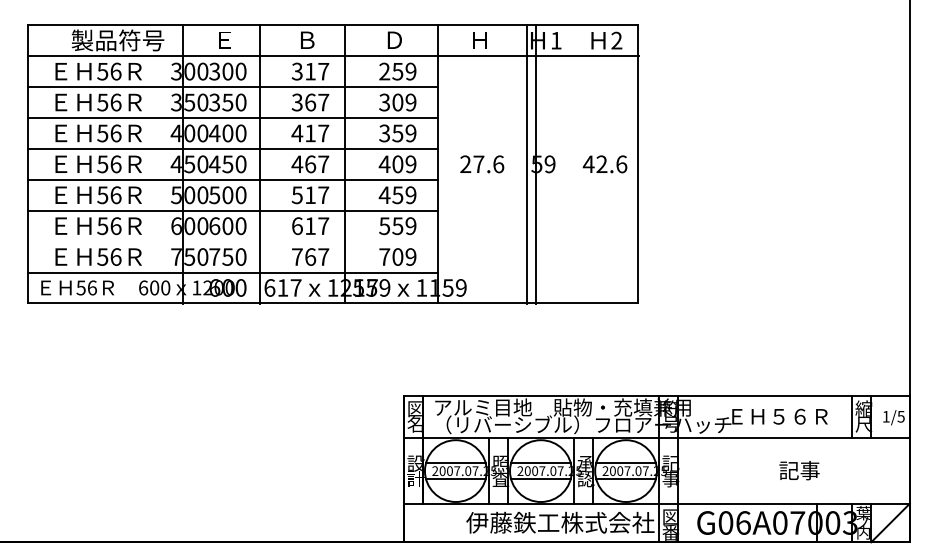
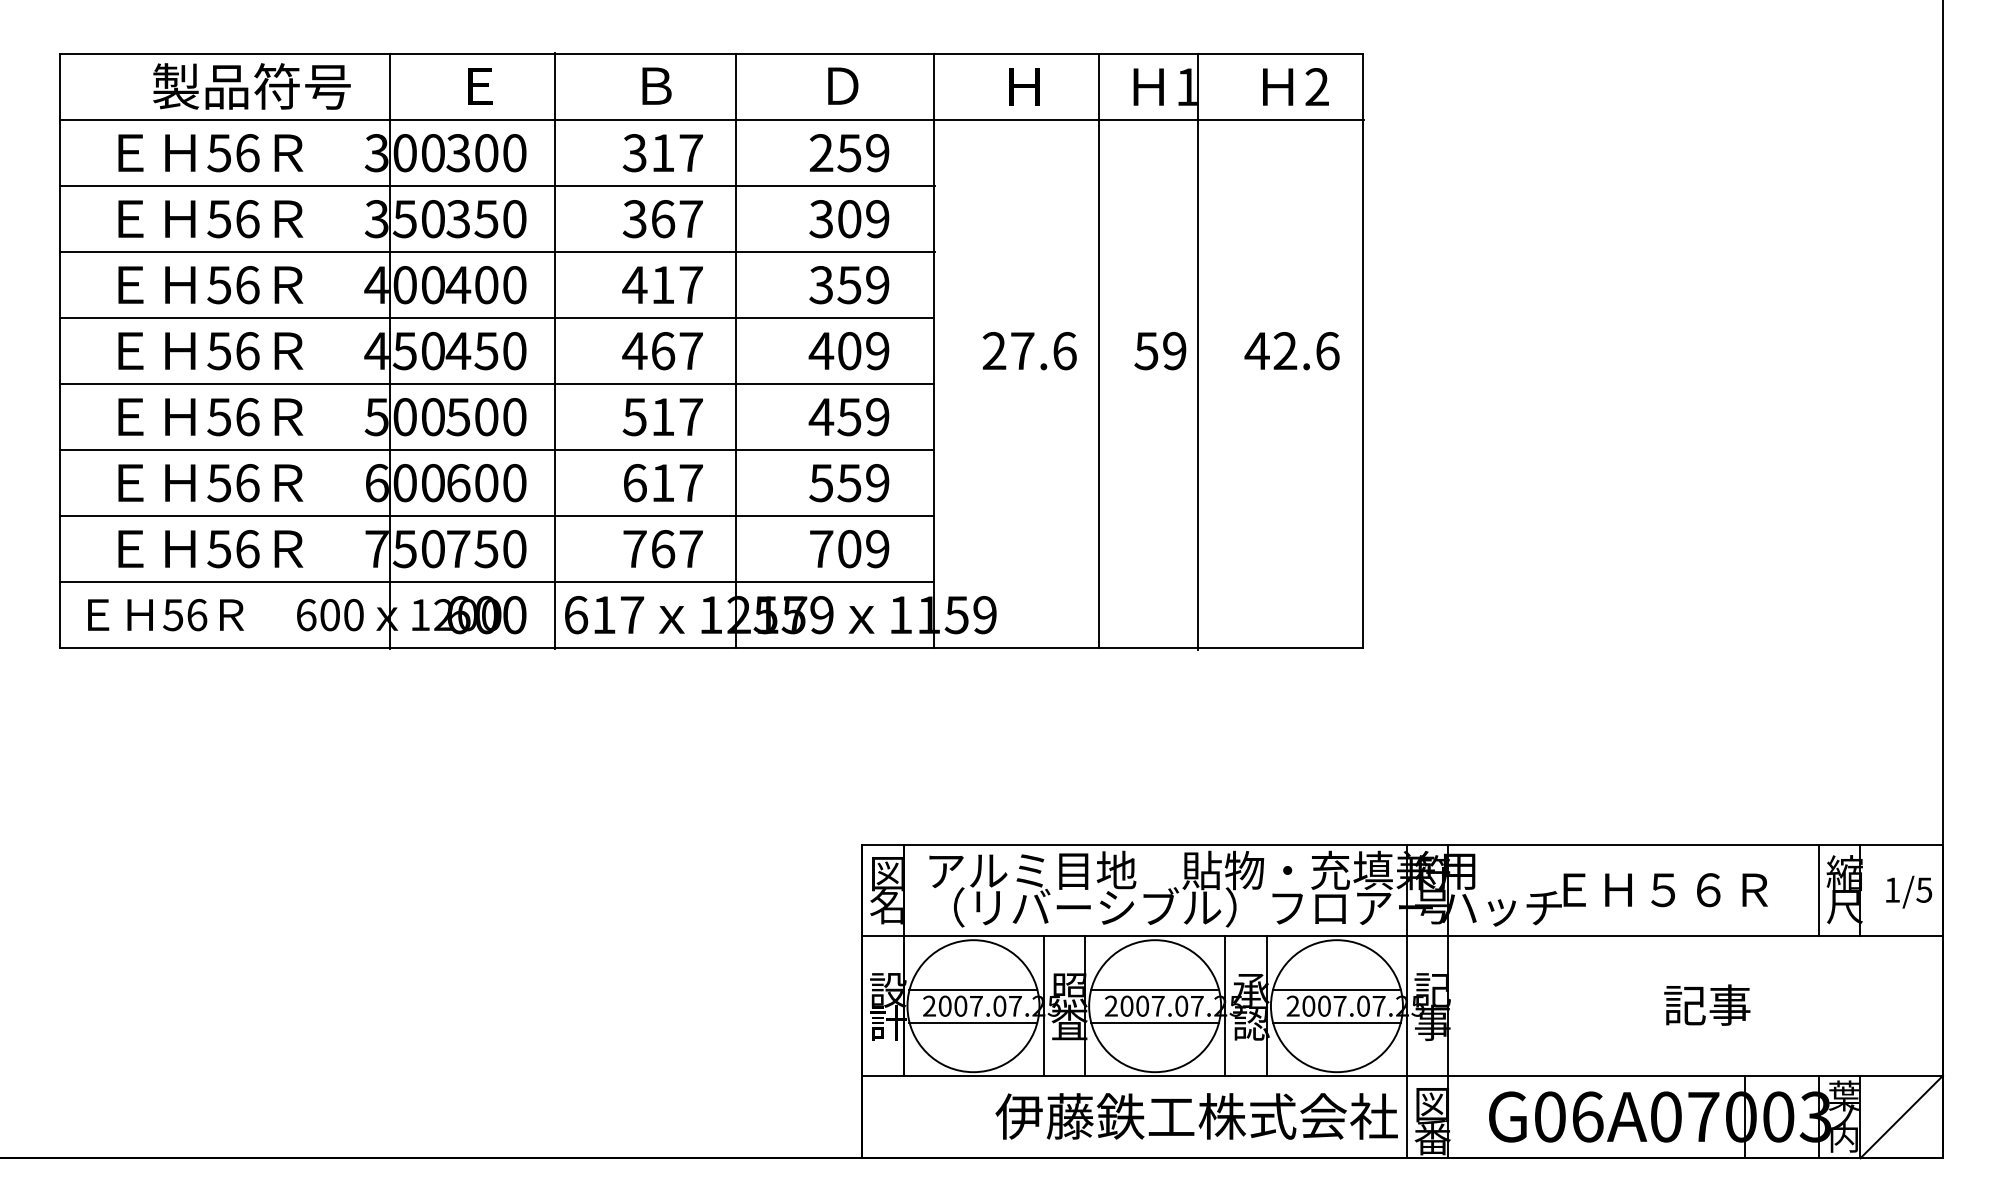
line: (527, 164) -> (1199, 351), moved
line: (535, 164) -> (1098, 351), moved
line: (232, 241) -> (496, 515), added

